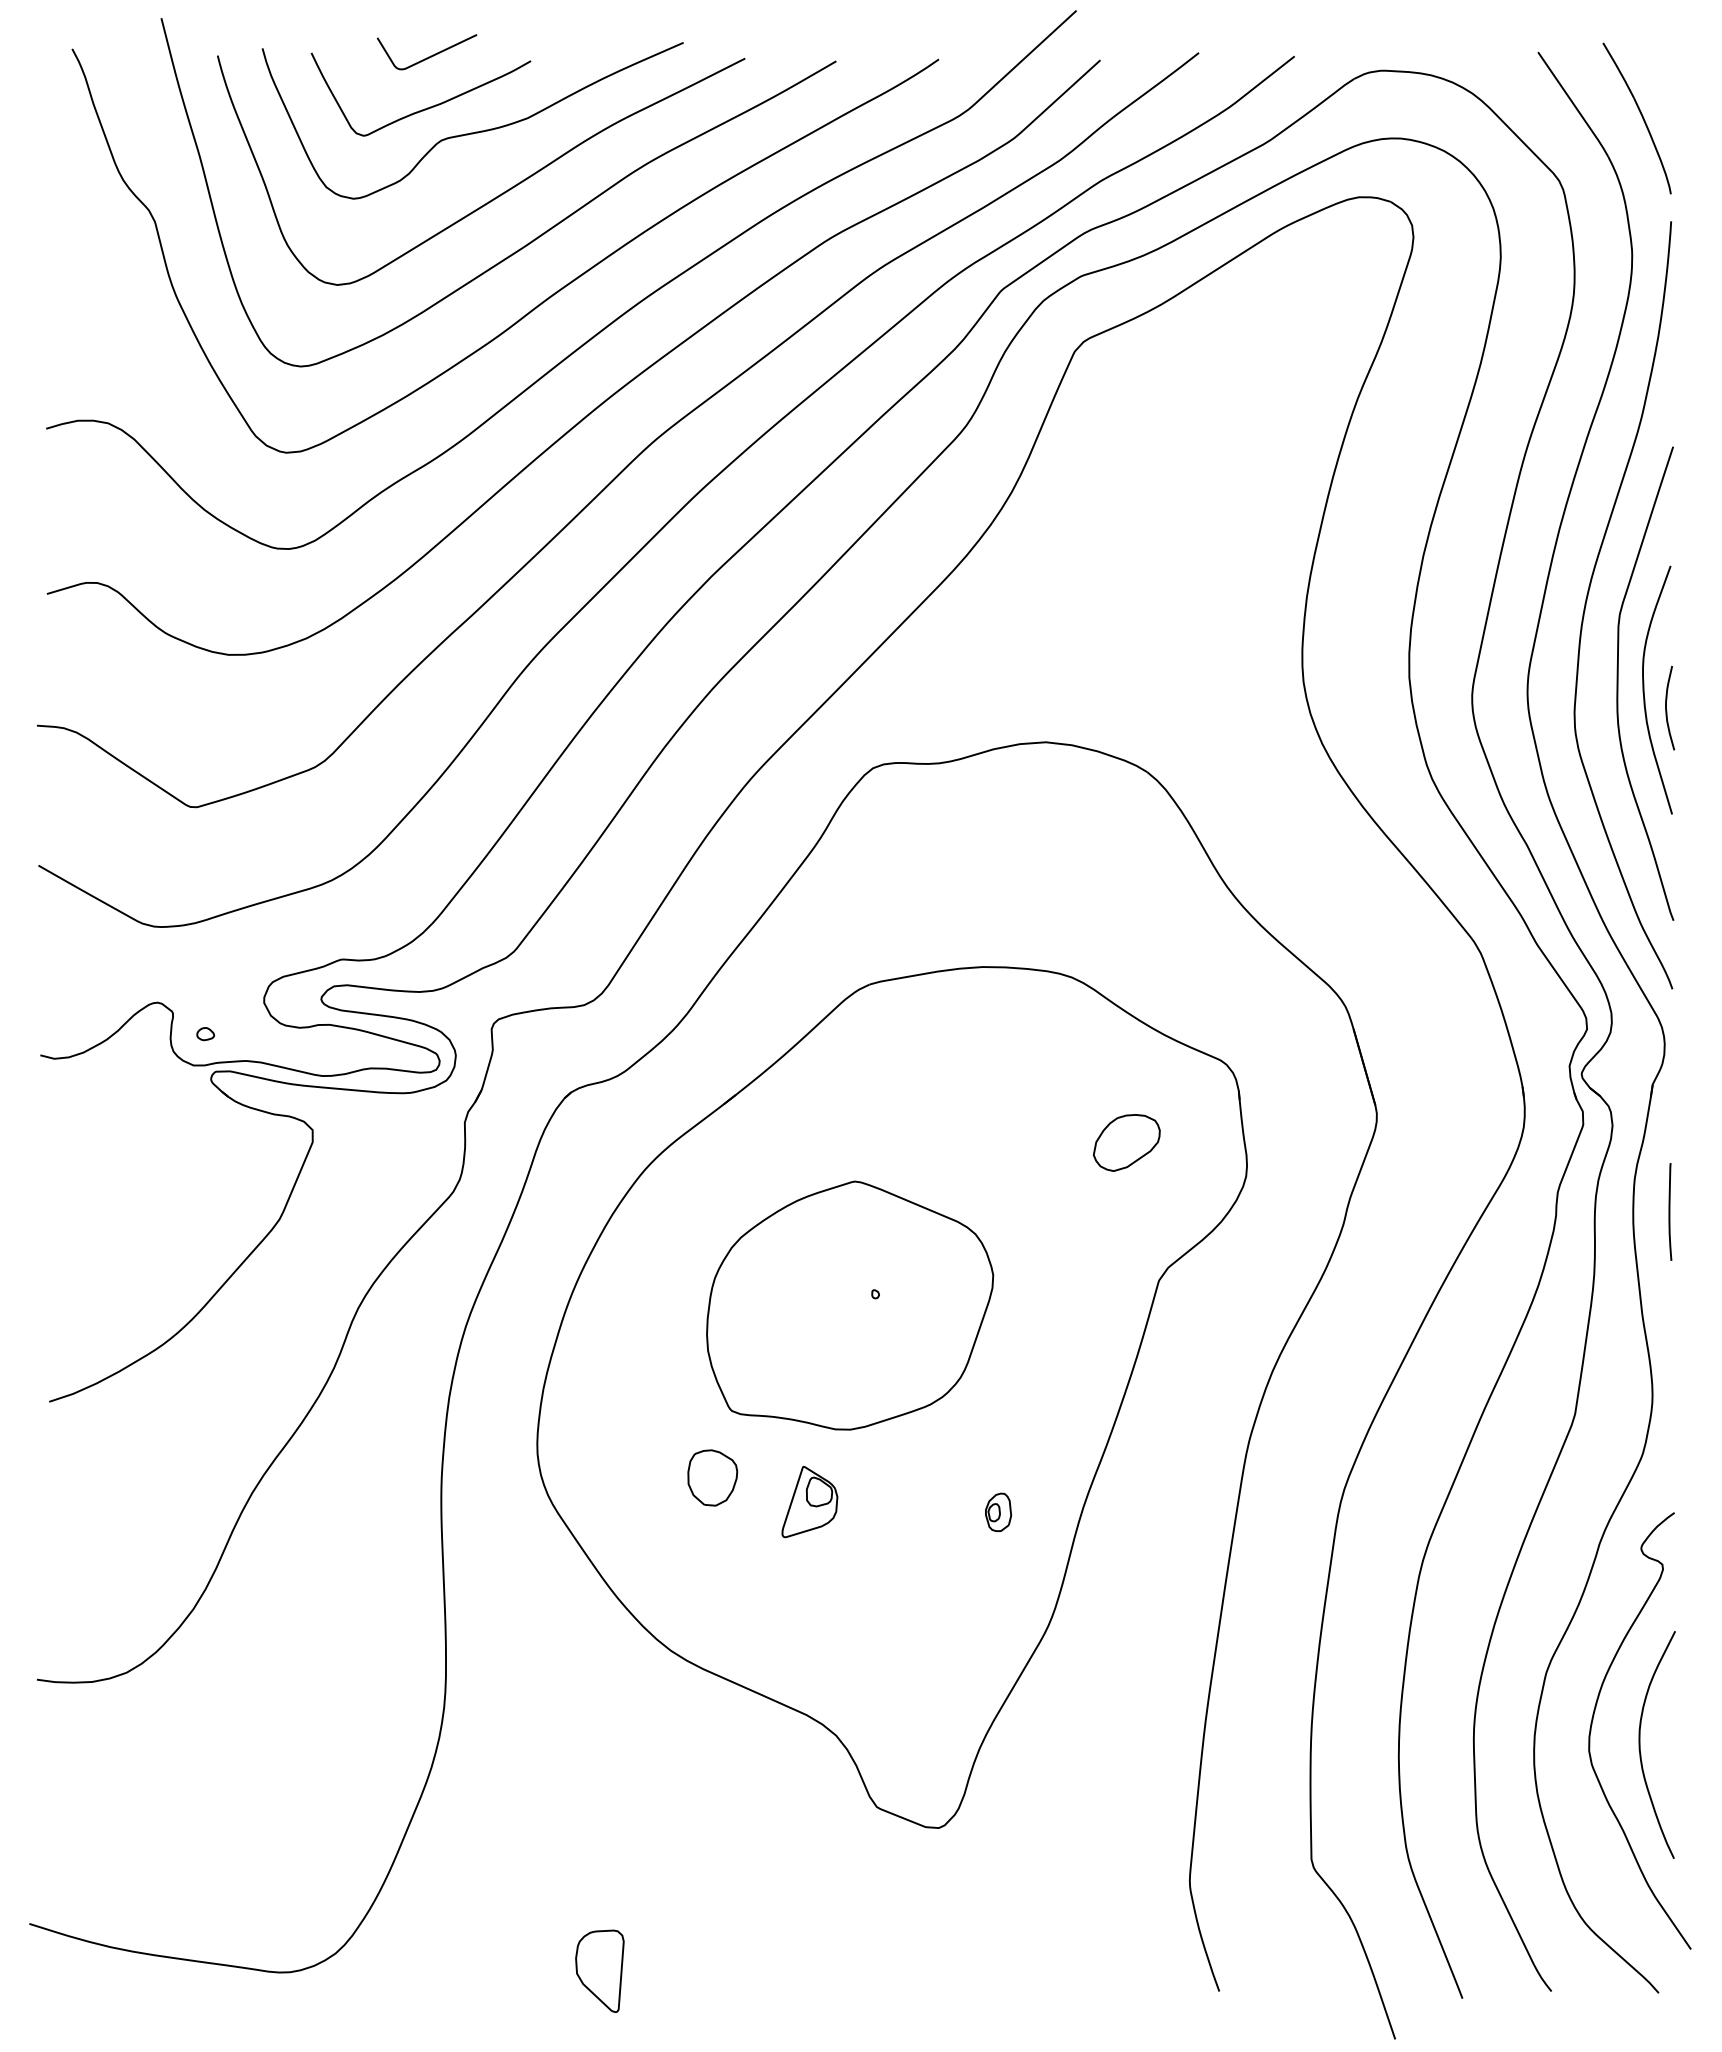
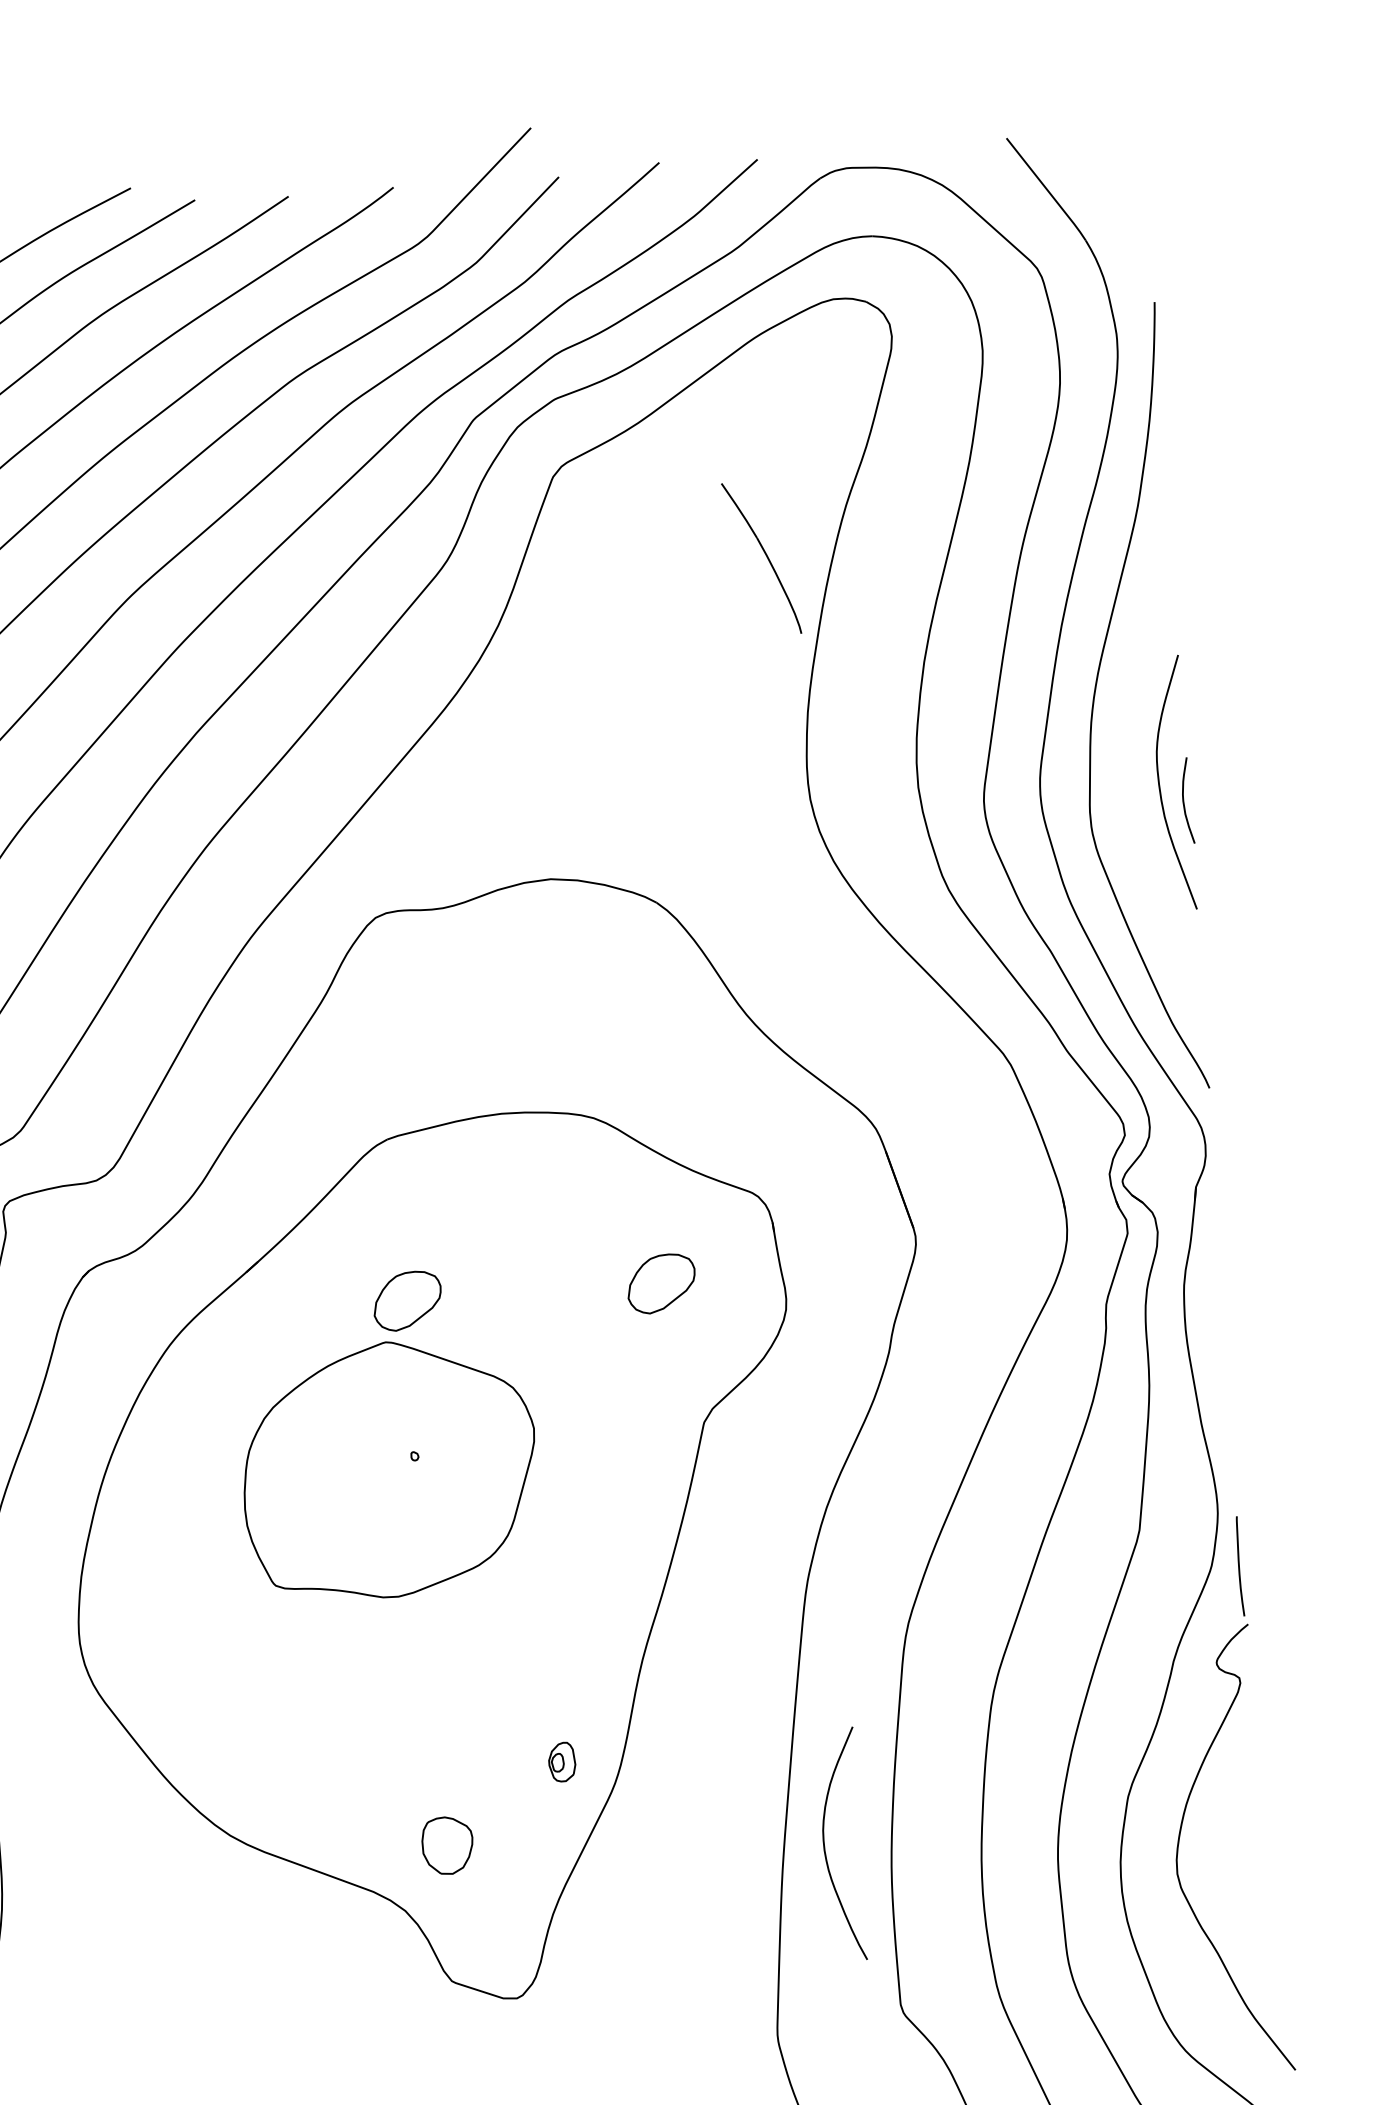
part: (1636, 118) -> (760, 558), moved
curve: (1618, 683) -> (1132, 779), removed
part: (878, 1142) -> (407, 1300), added
curve: (1670, 1211) -> (1240, 1565), moved
part: (712, 1477) -> (447, 1845), moved
part: (809, 1501) -> (361, 1673), removed
part: (998, 1511) -> (562, 1761), moved
curve: (1640, 1744) -> (825, 1845), moved

